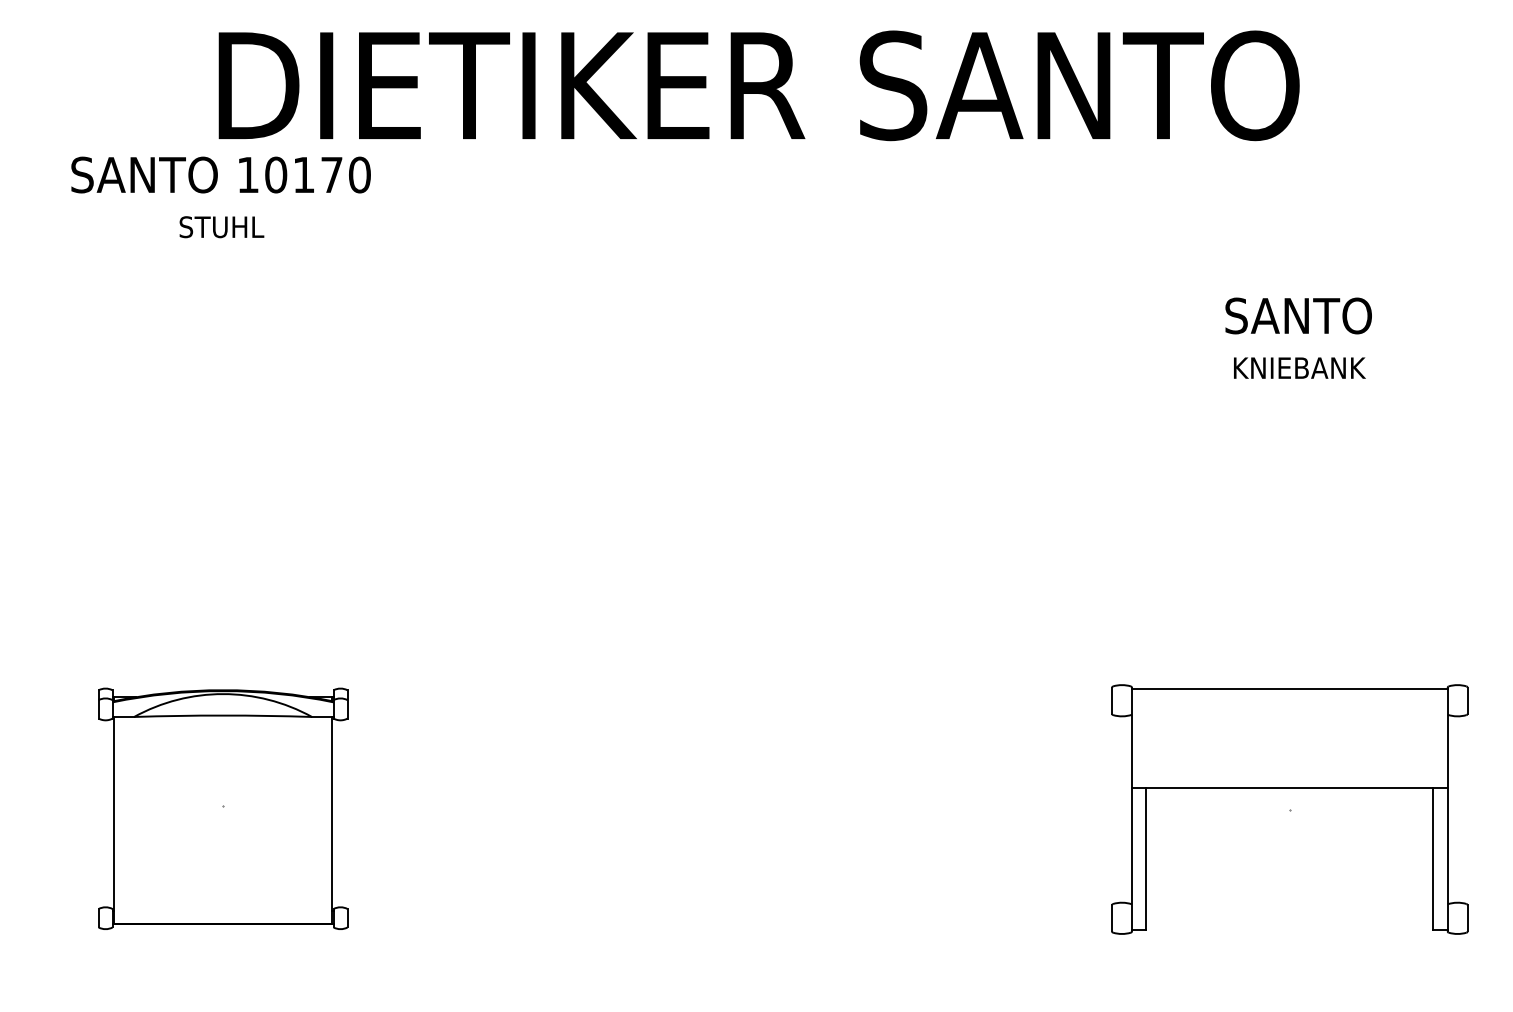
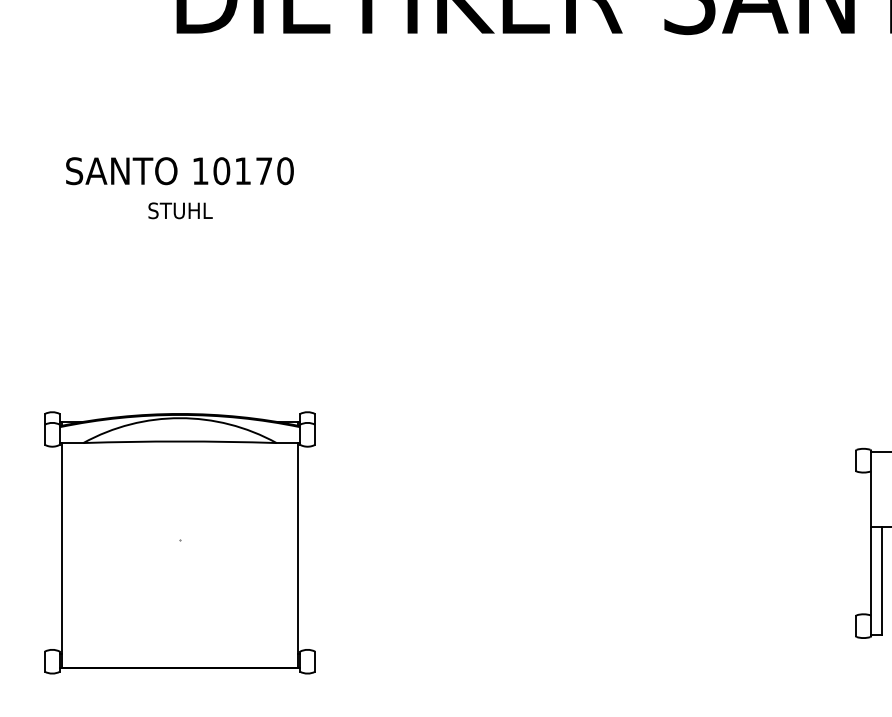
text: (220, 197) -> (179, 188), moved
part: (222, 808) -> (179, 542), size x1.43

